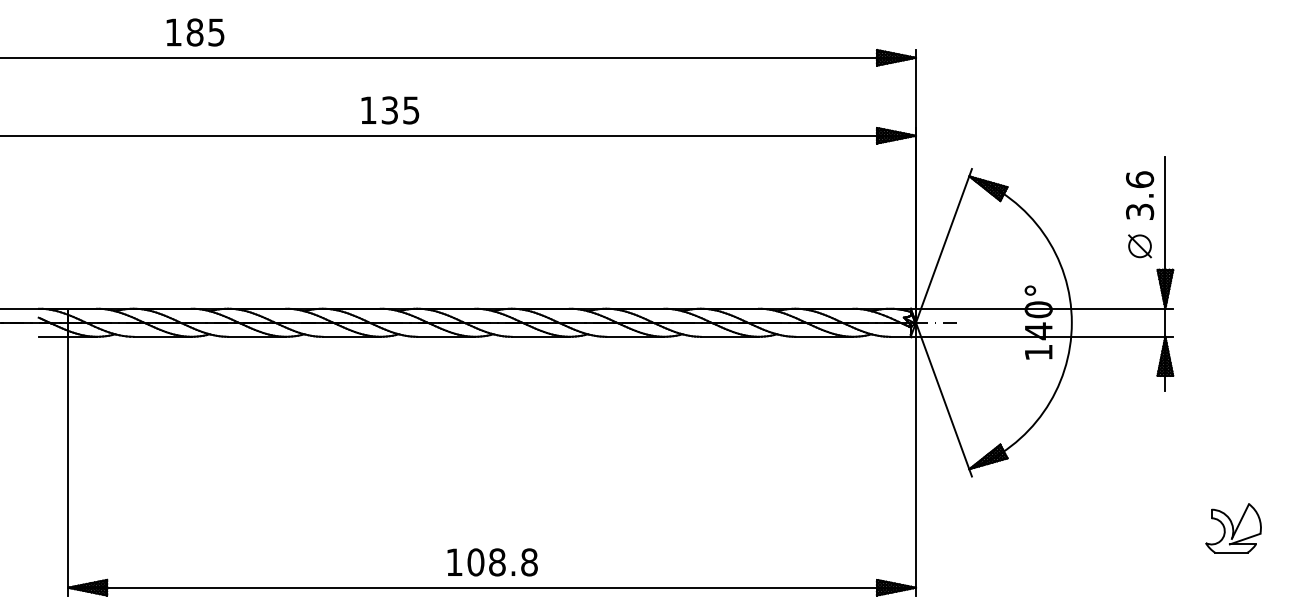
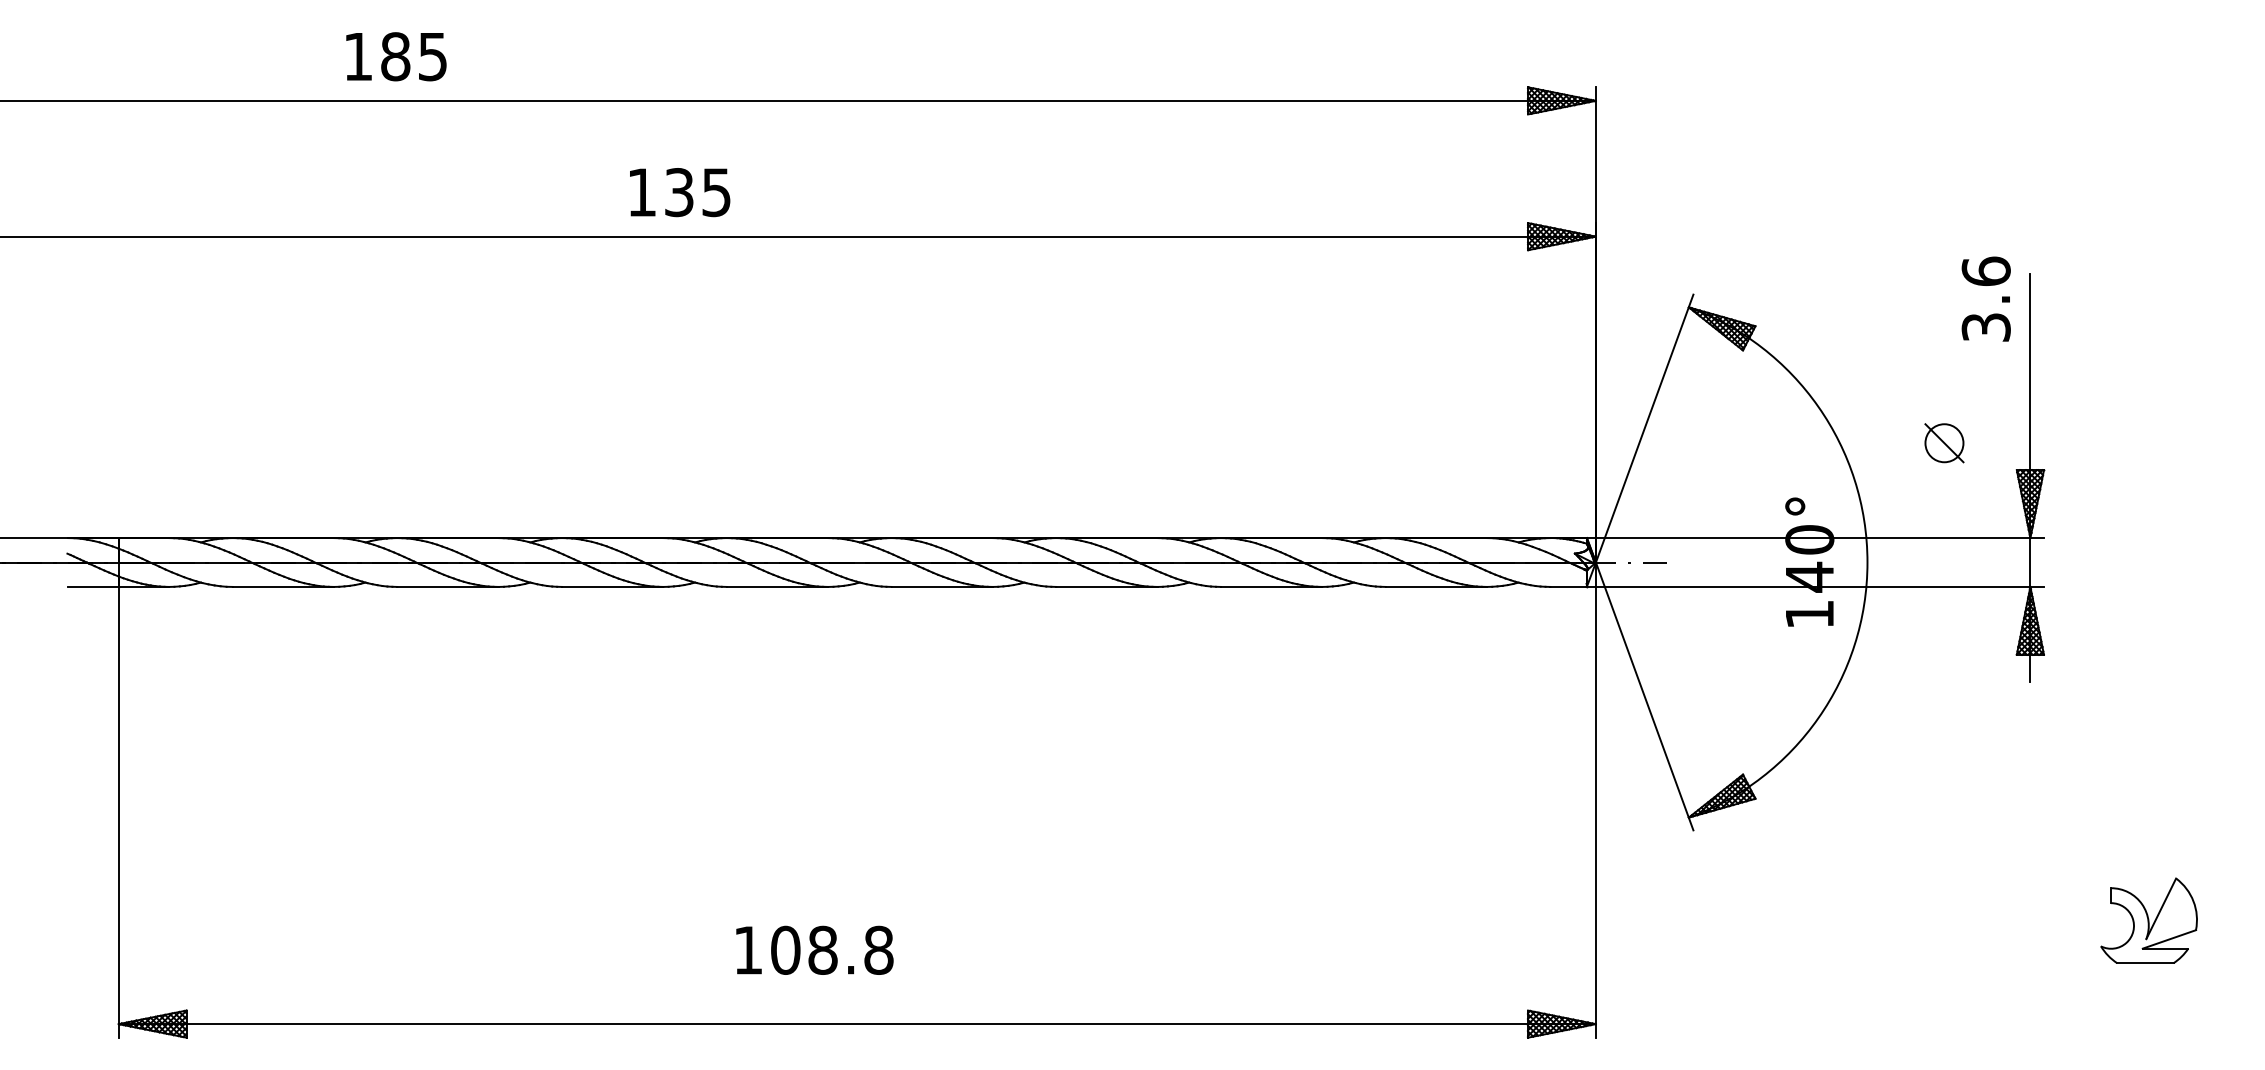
text: (195, 32) -> (396, 56), moved
text: (1140, 195) -> (1987, 298), moved
part: (1139, 246) -> (1943, 443), moved
text: (492, 562) -> (814, 950), moved

